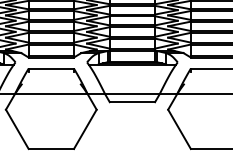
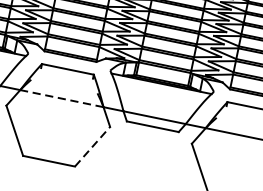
line: (50, 94) -> (60, 98), solid -> dashed
line: (85, 129) -> (92, 146), solid -> dashed

